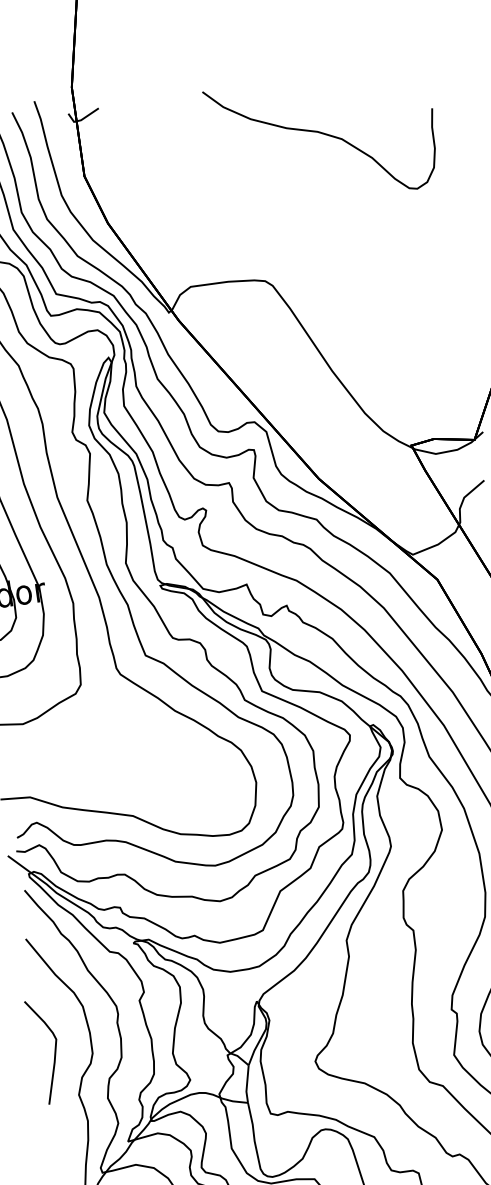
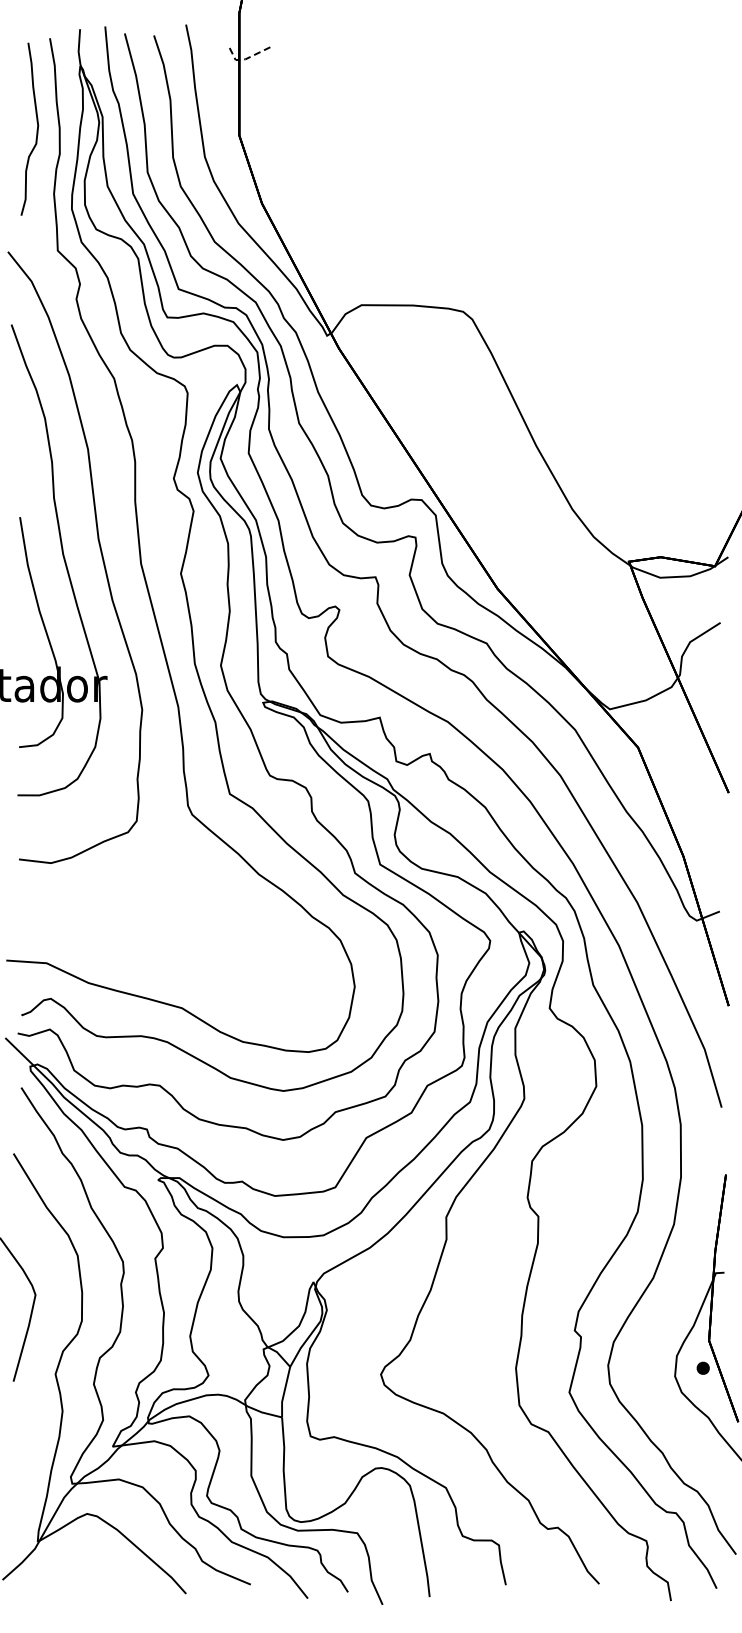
line: (82, 119) -> (247, 58), solid -> dashed
curve: (324, 134) -> (571, 125), removed

